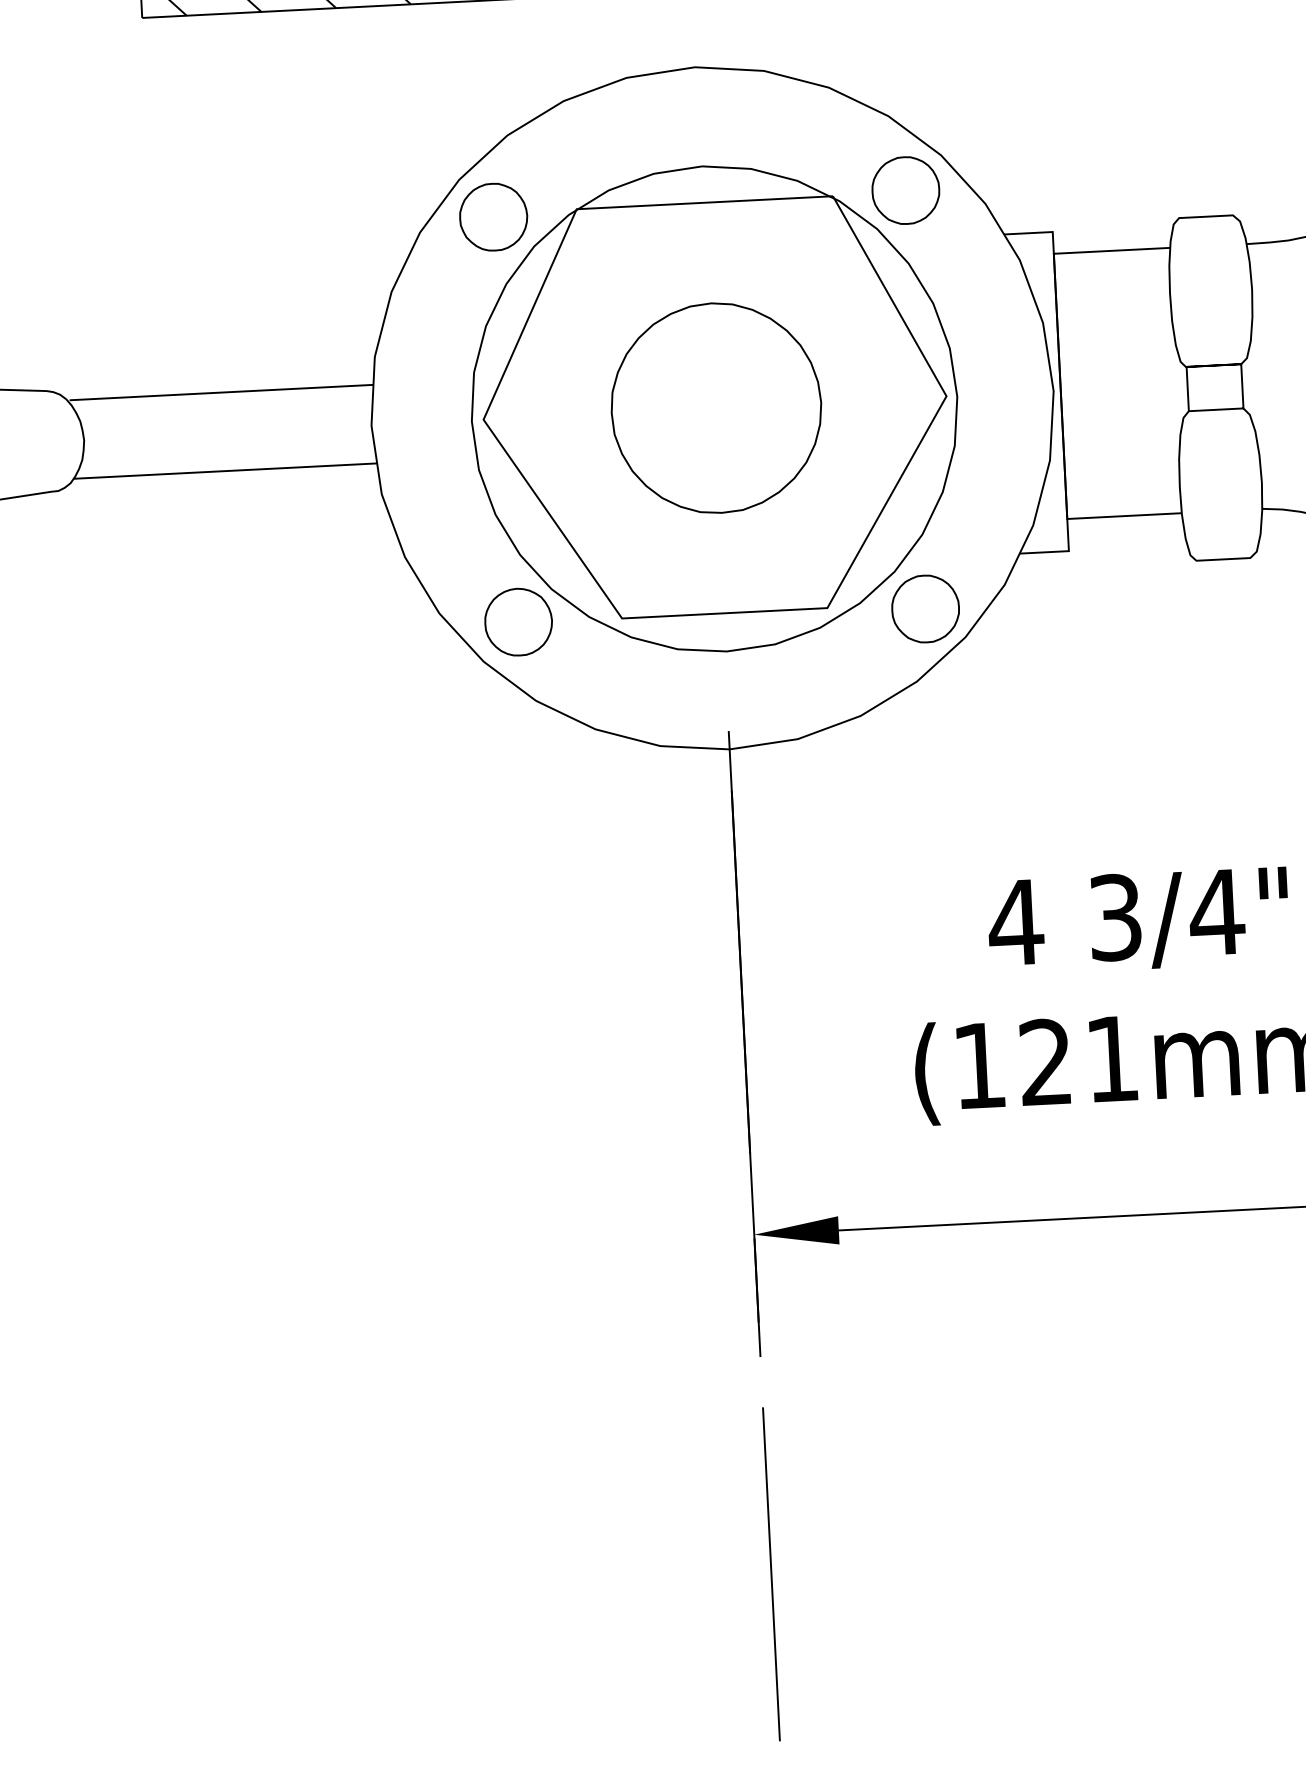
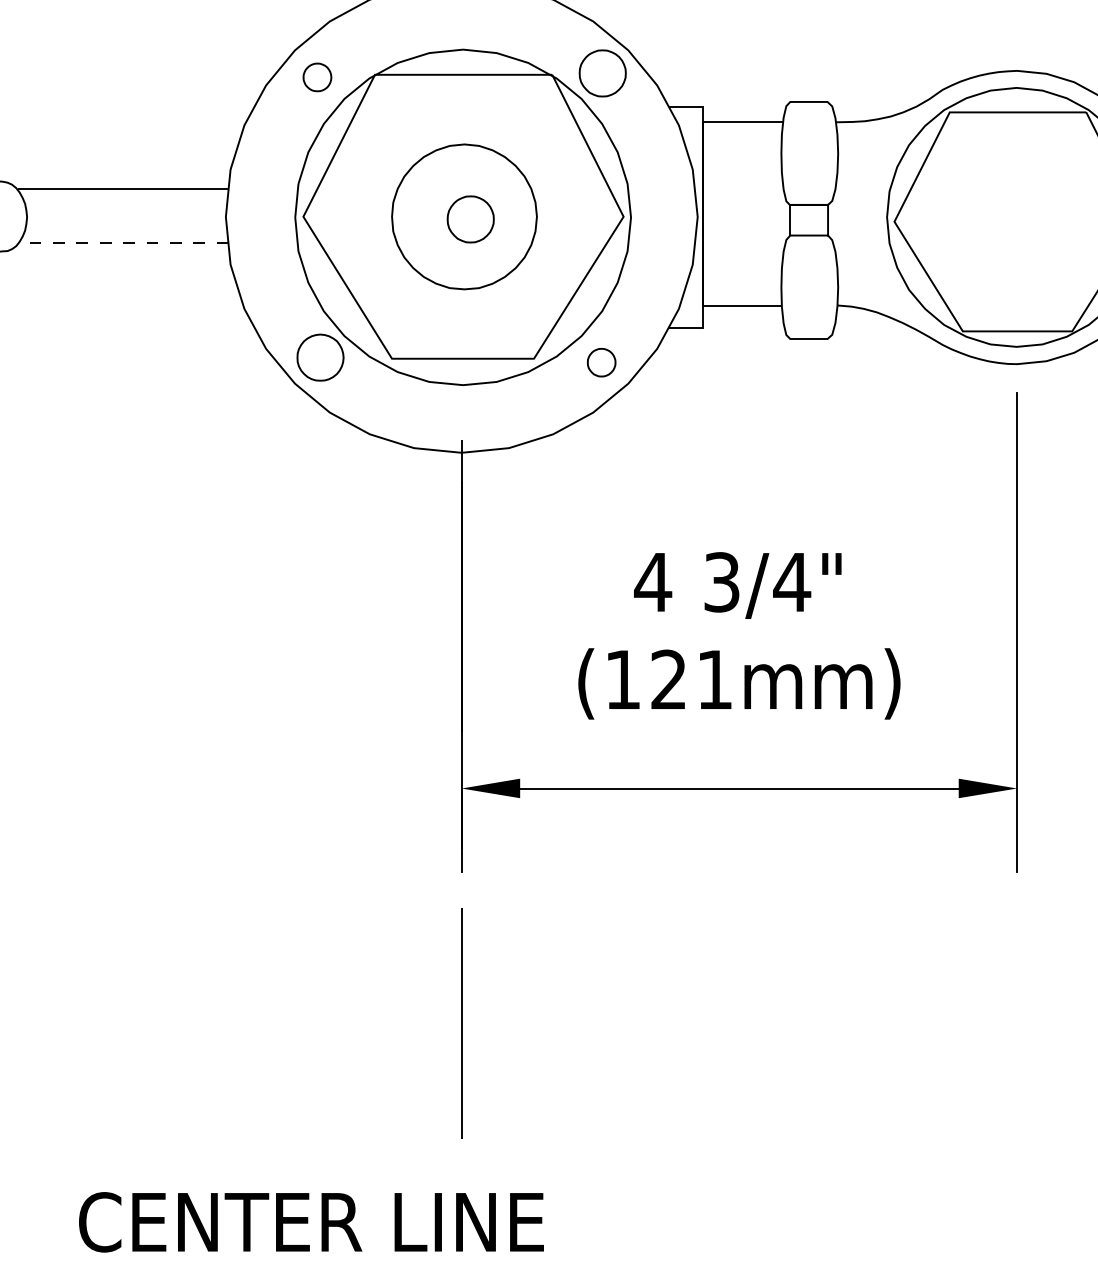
part: (493, 217) -> (317, 77), size x0.6
part: (725, 411) -> (470, 219), added
line: (225, 471) -> (123, 243), solid -> dashed
part: (925, 608) -> (601, 362), size x0.6

